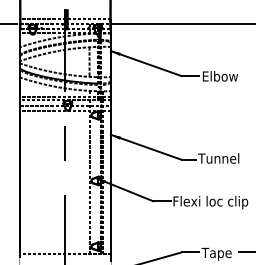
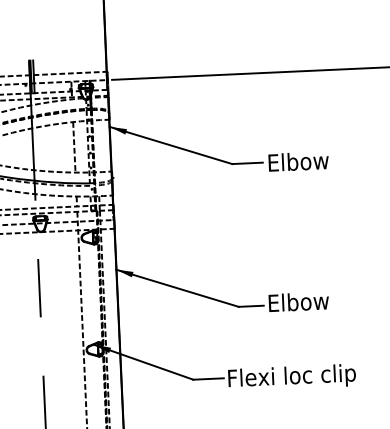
text: (218, 158) -> (301, 301), Tunnel -> Elbow

